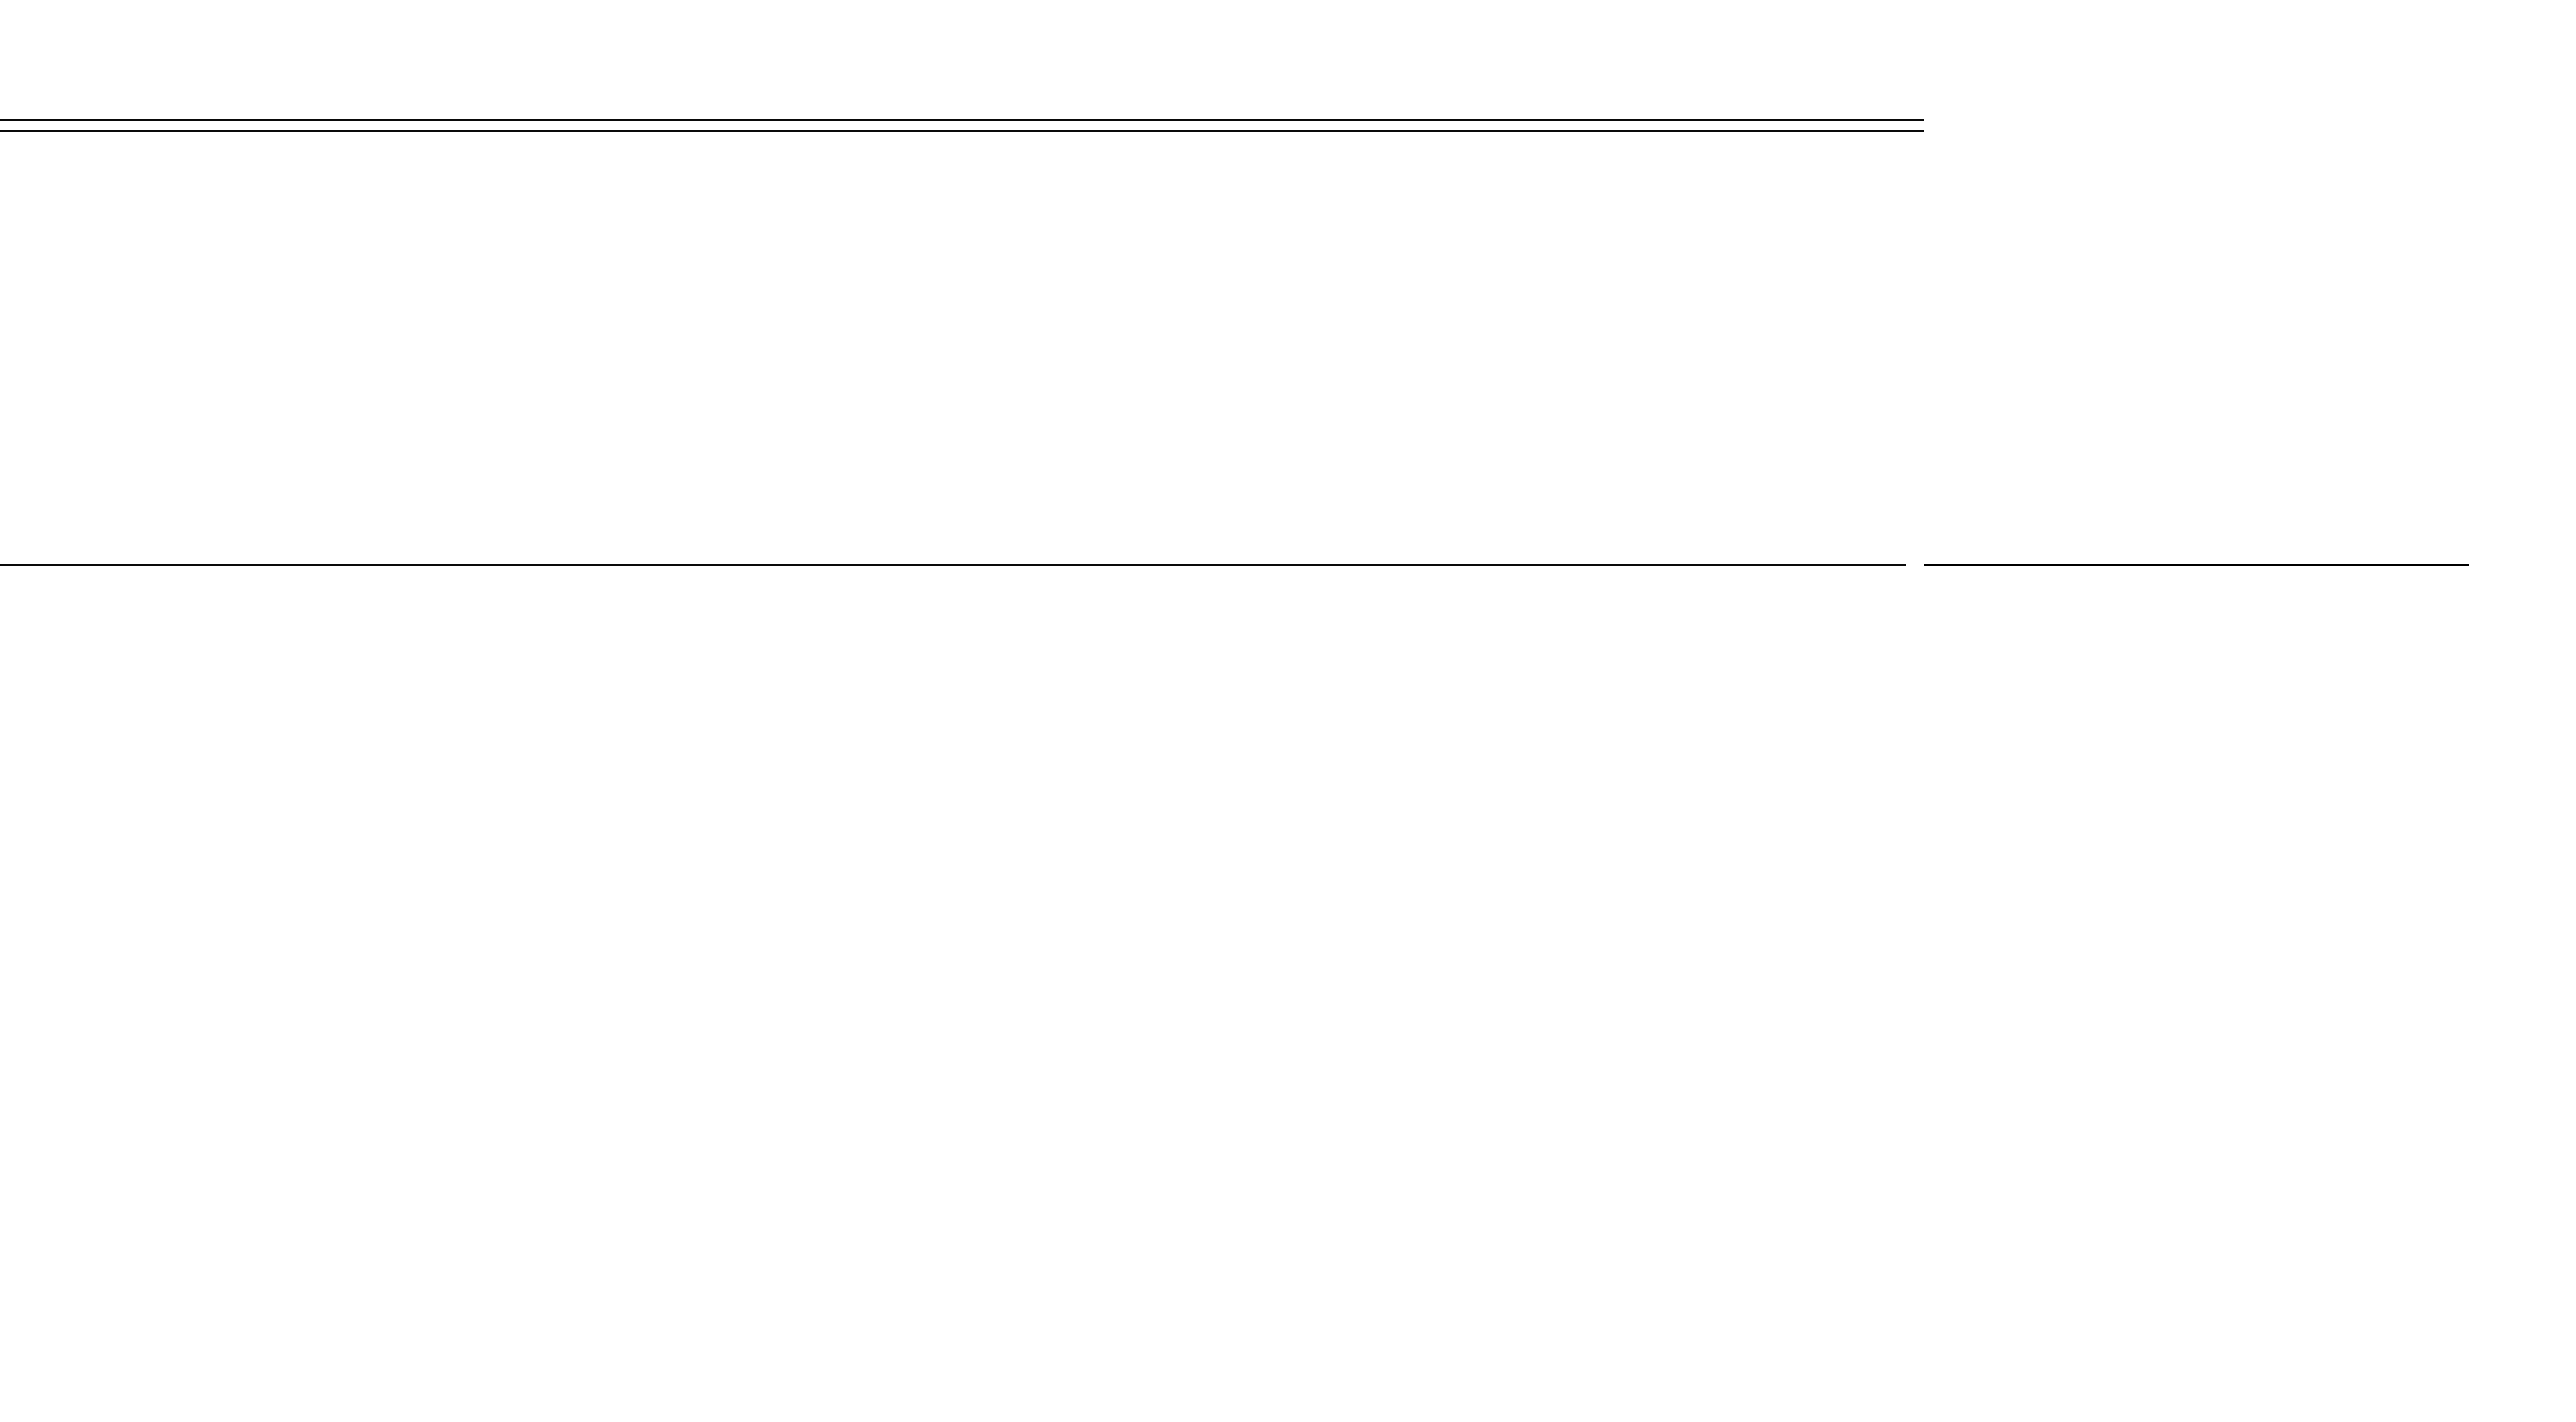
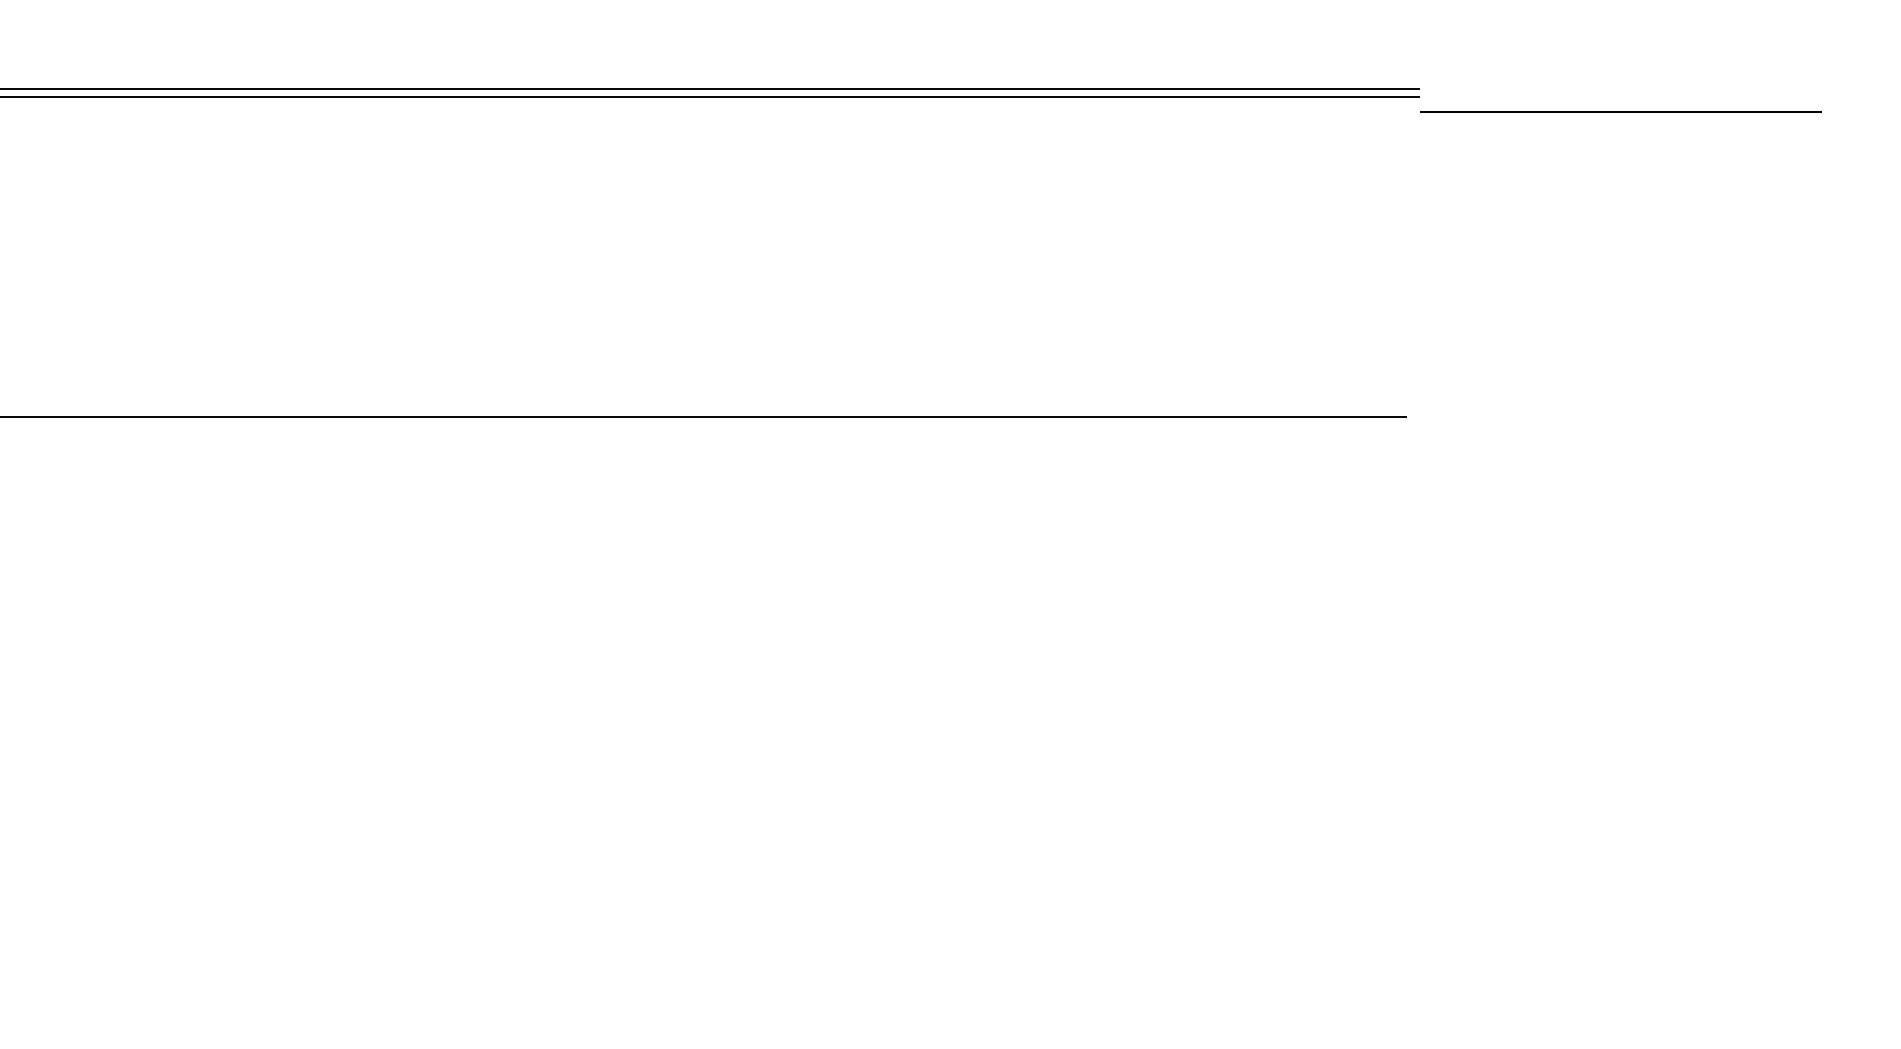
line: (2196, 564) -> (1620, 111), moved

